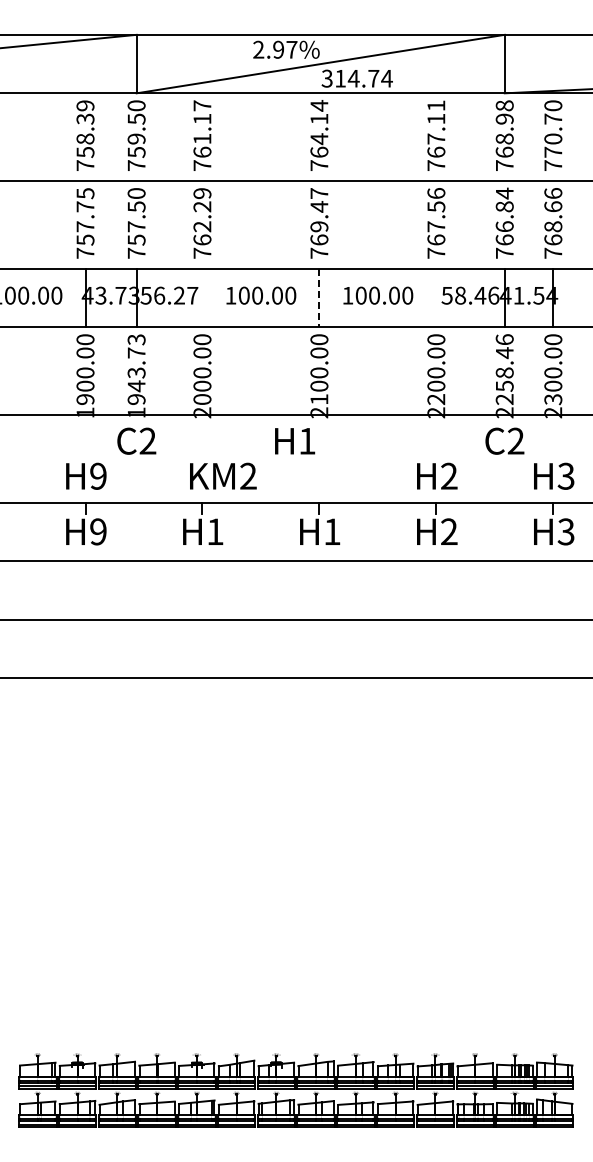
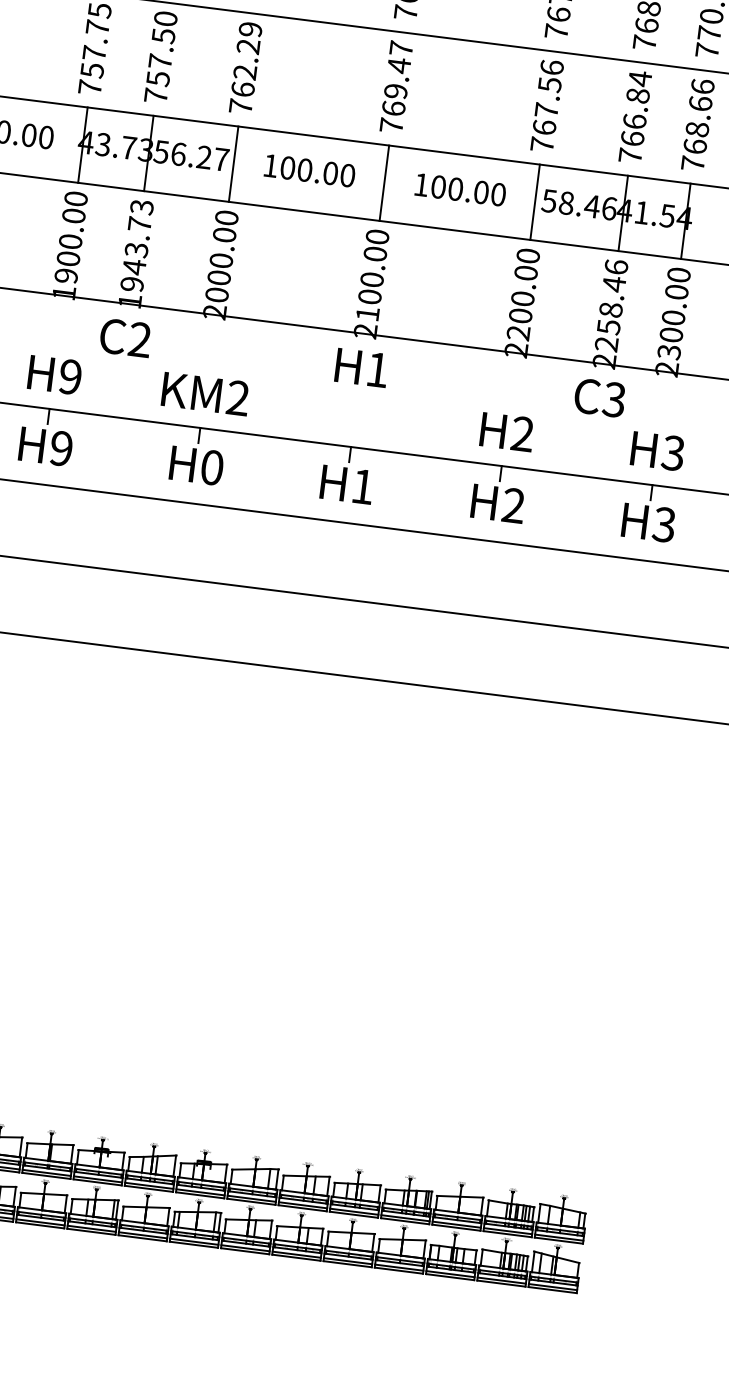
line: (202, 297) -> (233, 163), added
line: (436, 297) -> (535, 201), added
line: (319, 298) -> (384, 183), dashed -> solid
text: (295, 441) -> (362, 368), moved
text: (515, 441) -> (613, 400), C2 -> C3
text: (223, 475) -> (206, 393), moved
text: (215, 531) -> (212, 467), H1 -> H0

